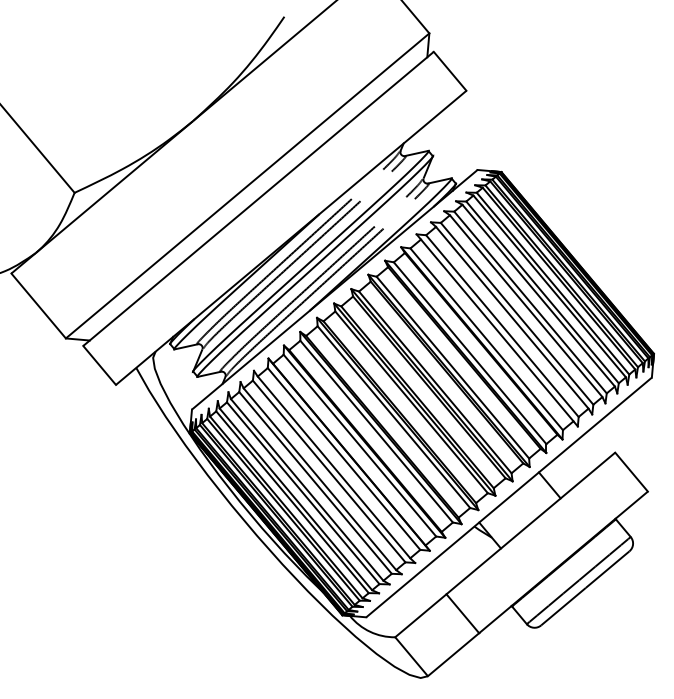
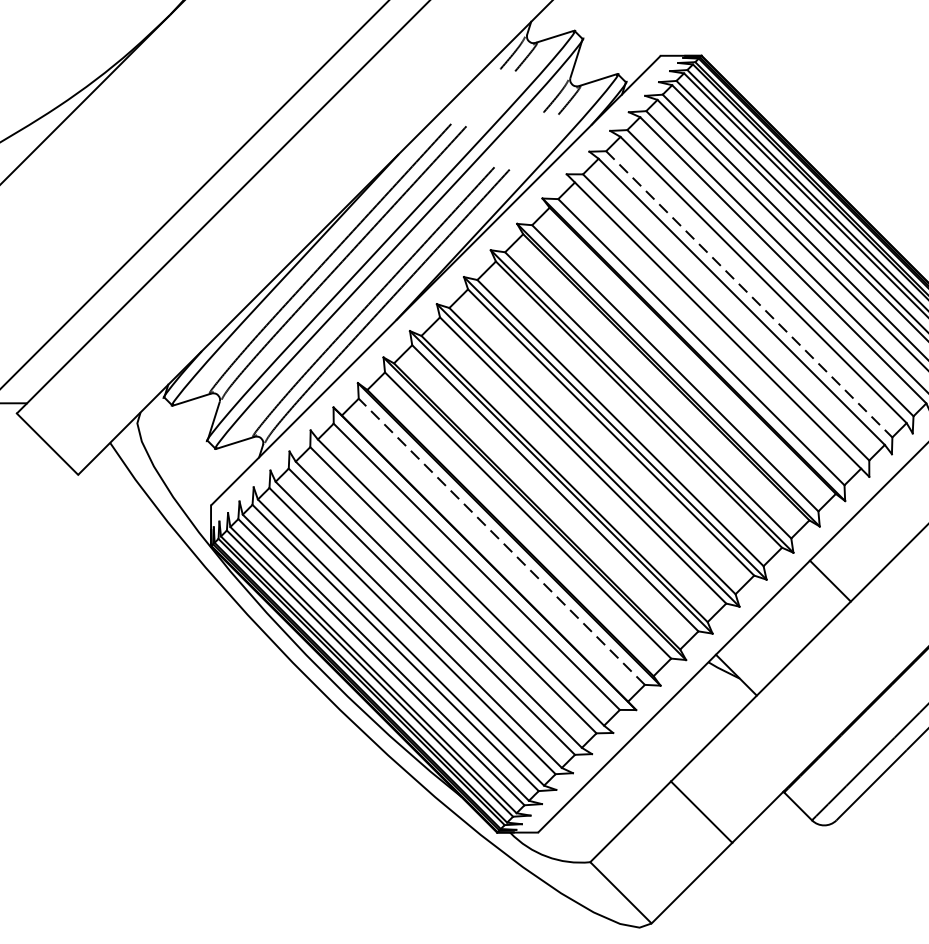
line: (517, 313) -> (749, 293), solid -> dashed
line: (359, 445) -> (501, 541), solid -> dashed

